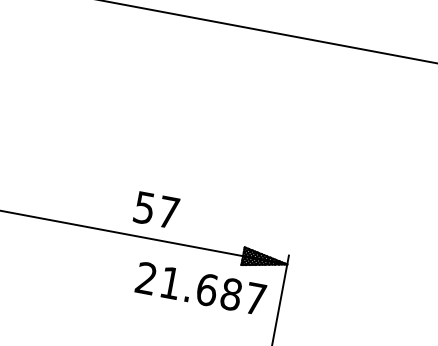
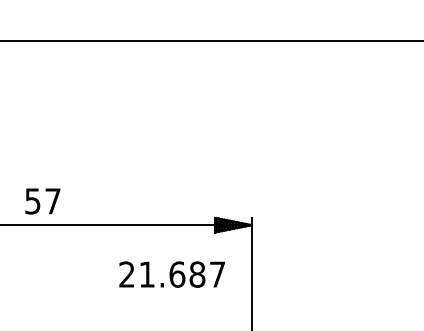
text: (156, 210) -> (42, 201), moved
text: (200, 288) -> (171, 274), moved

